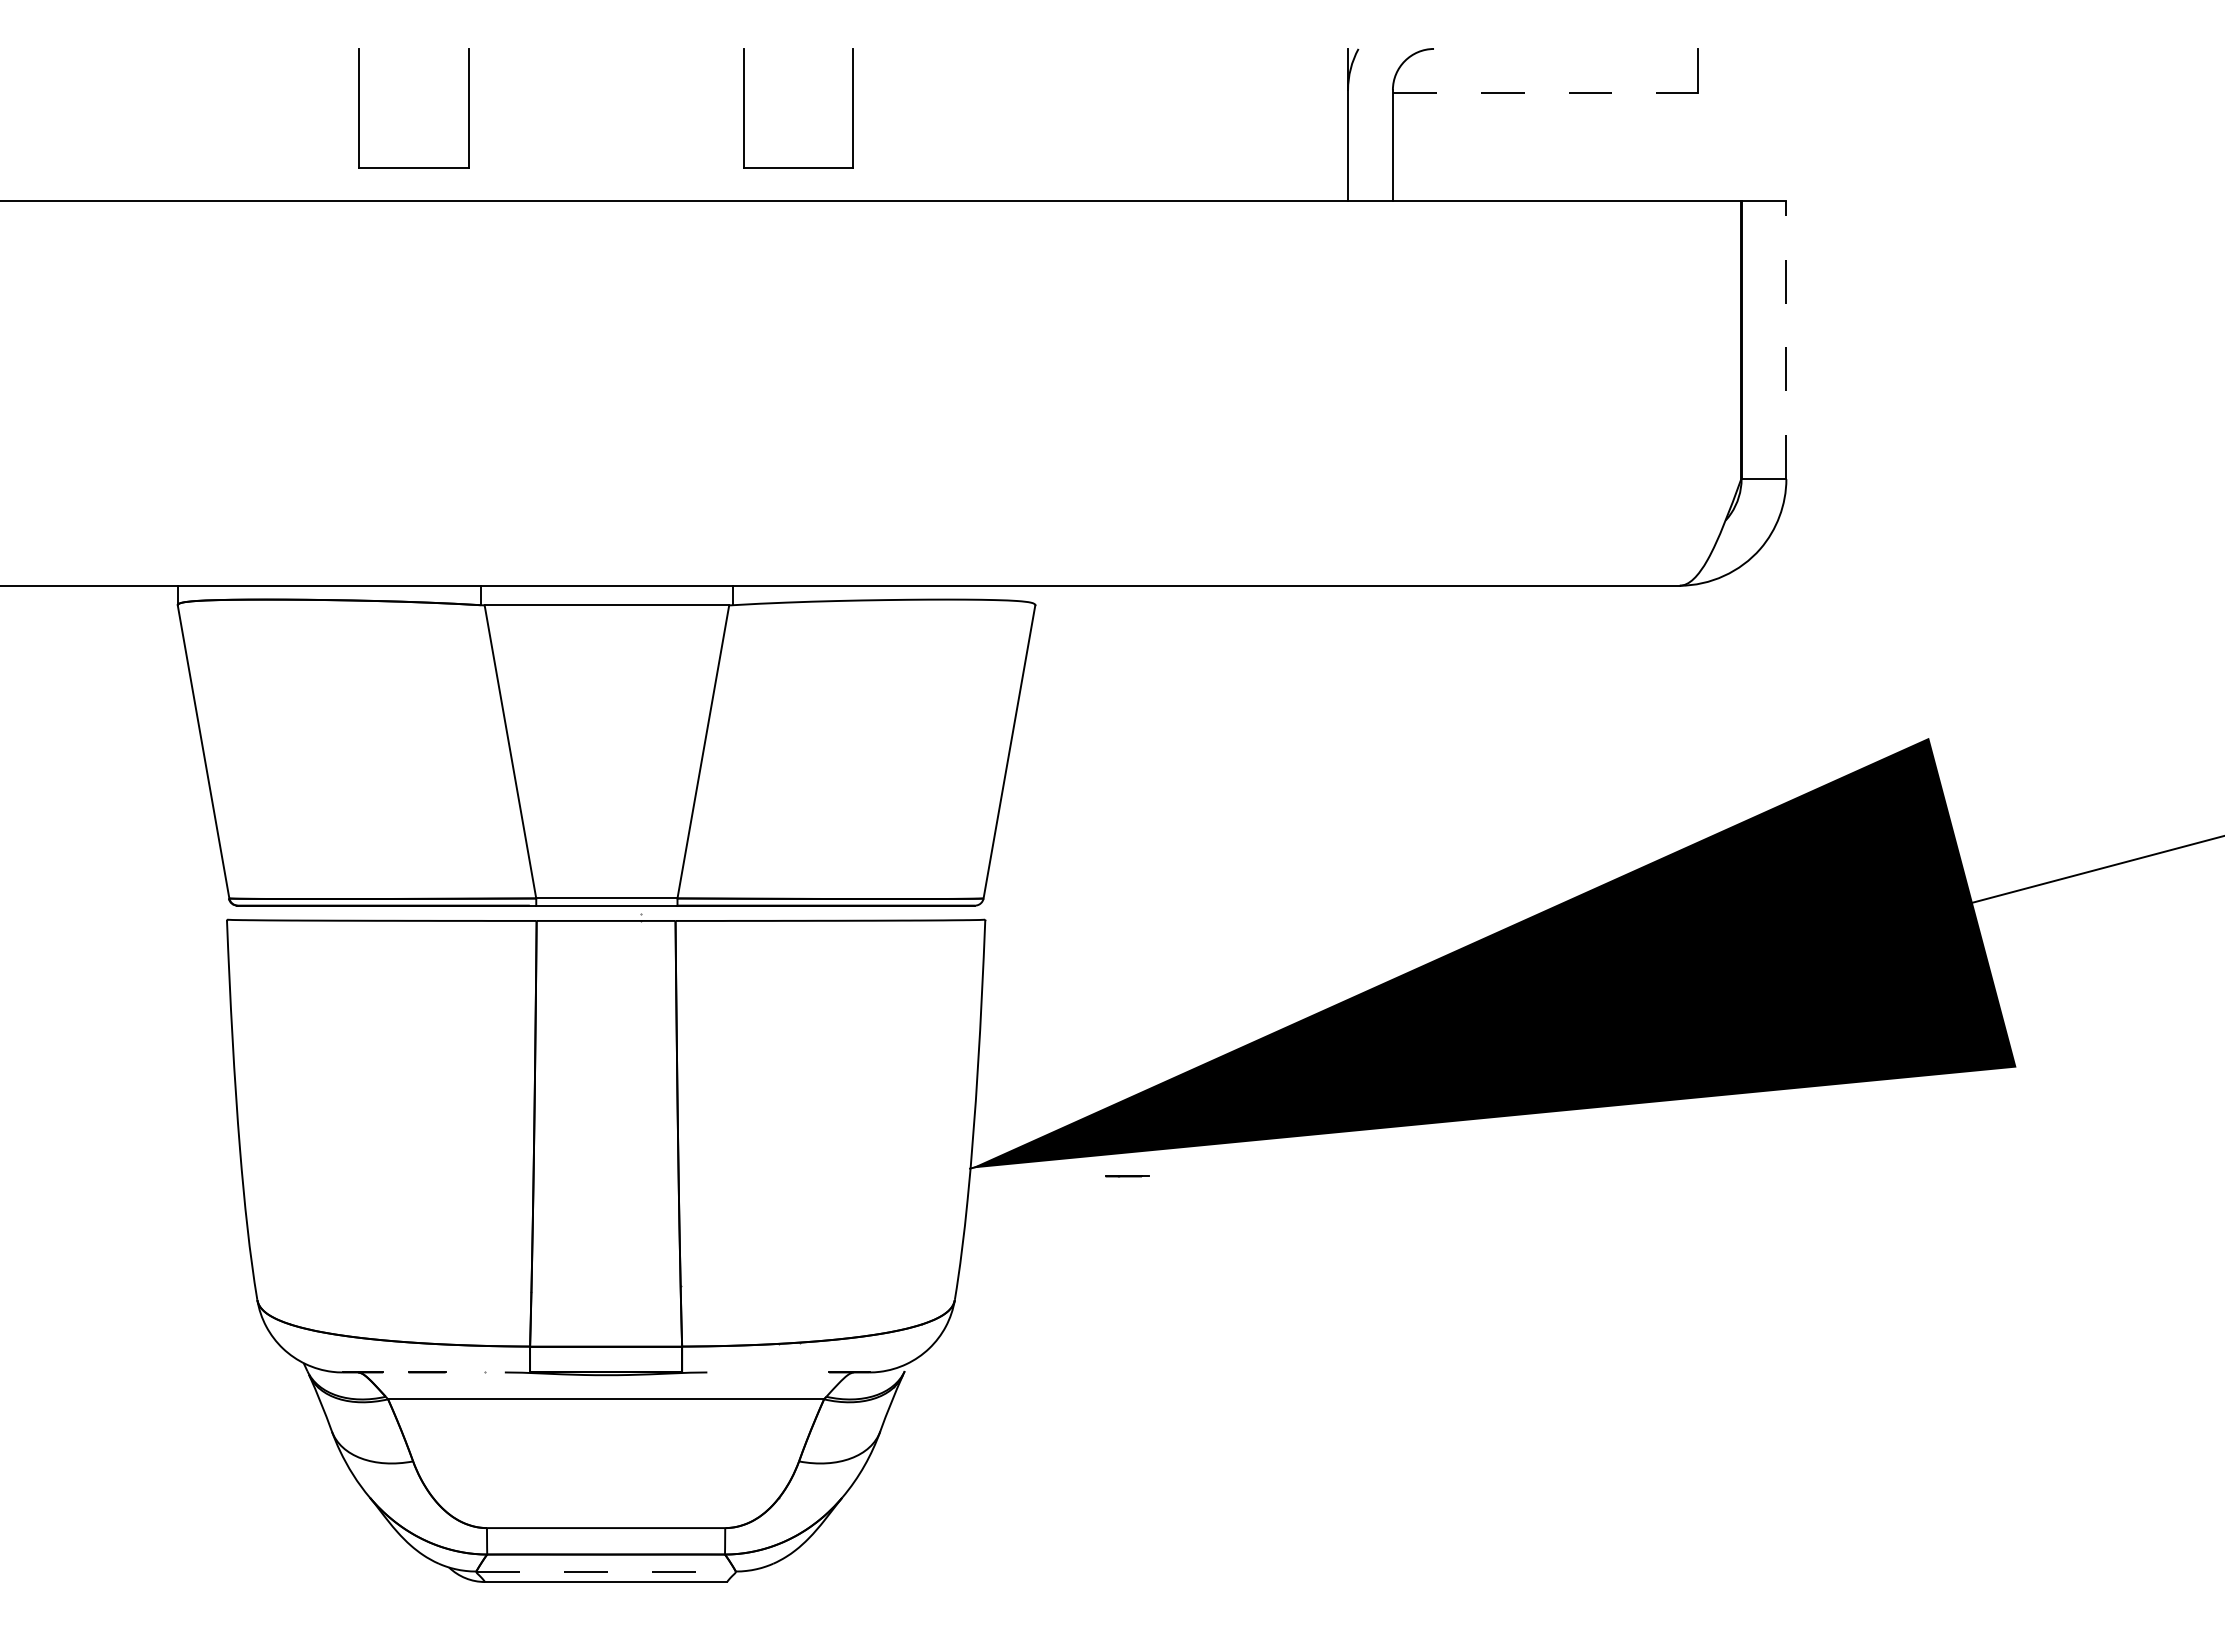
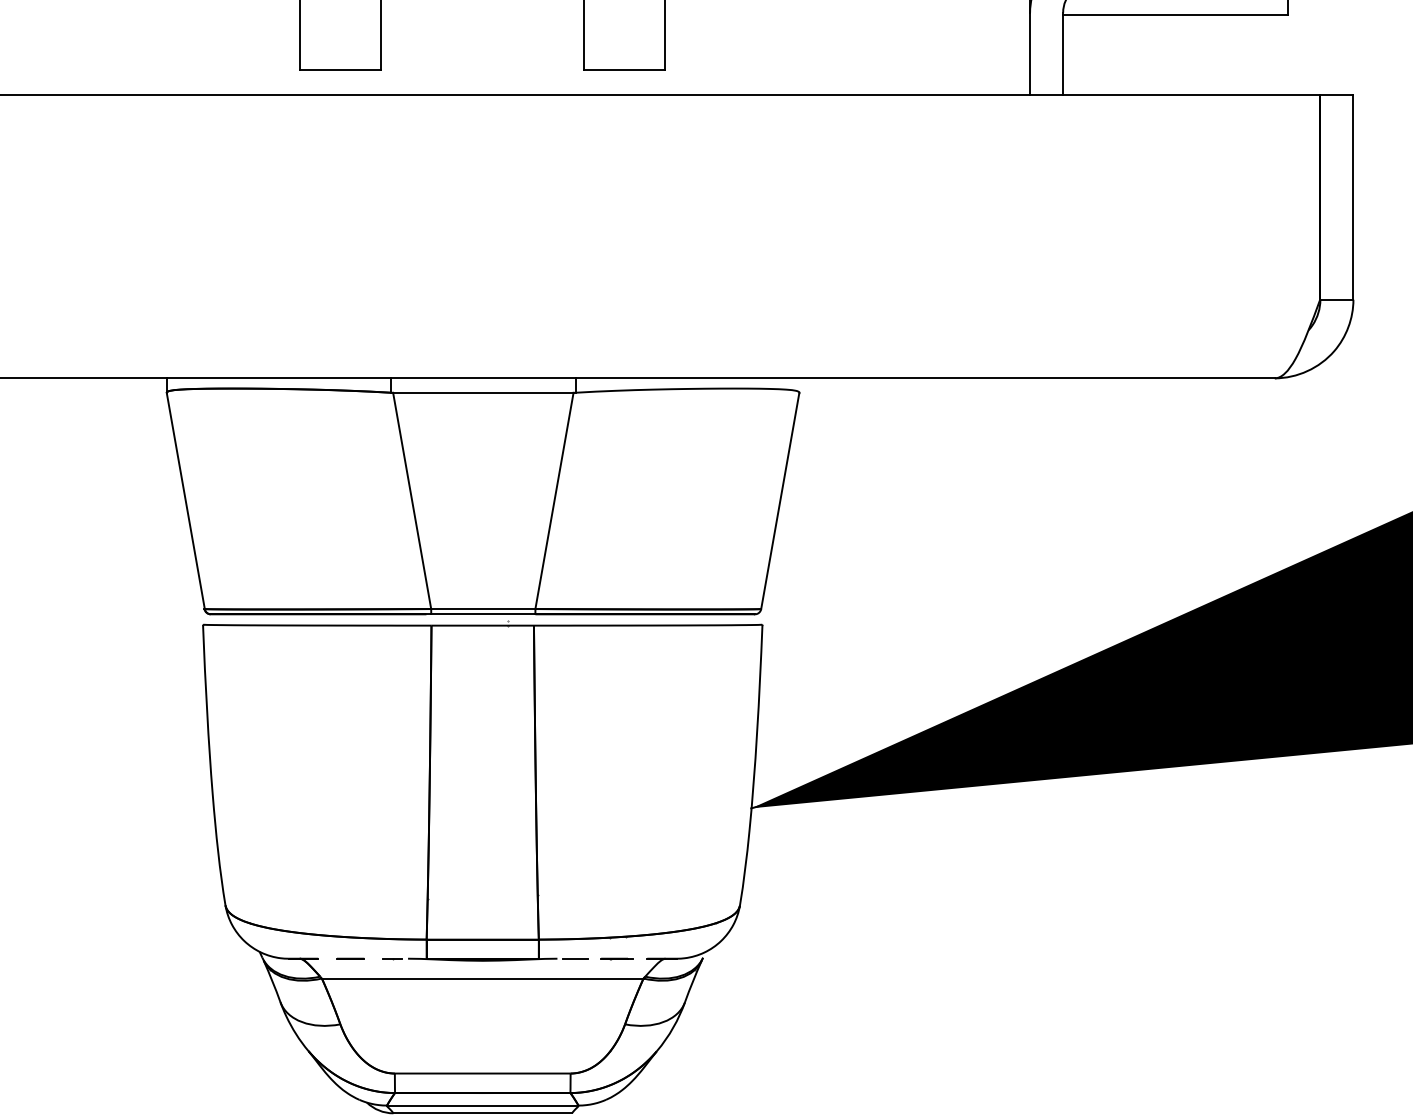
line: (1545, 92) -> (1175, 14), dashed -> solid
line: (1786, 340) -> (1353, 197), dashed -> solid
line: (1127, 1176) -> (617, 958), moved
line: (483, 1372) -> (392, 958), added
line: (731, 1372) -> (575, 958), added
line: (606, 1571) -> (483, 1105), dashed -> solid

